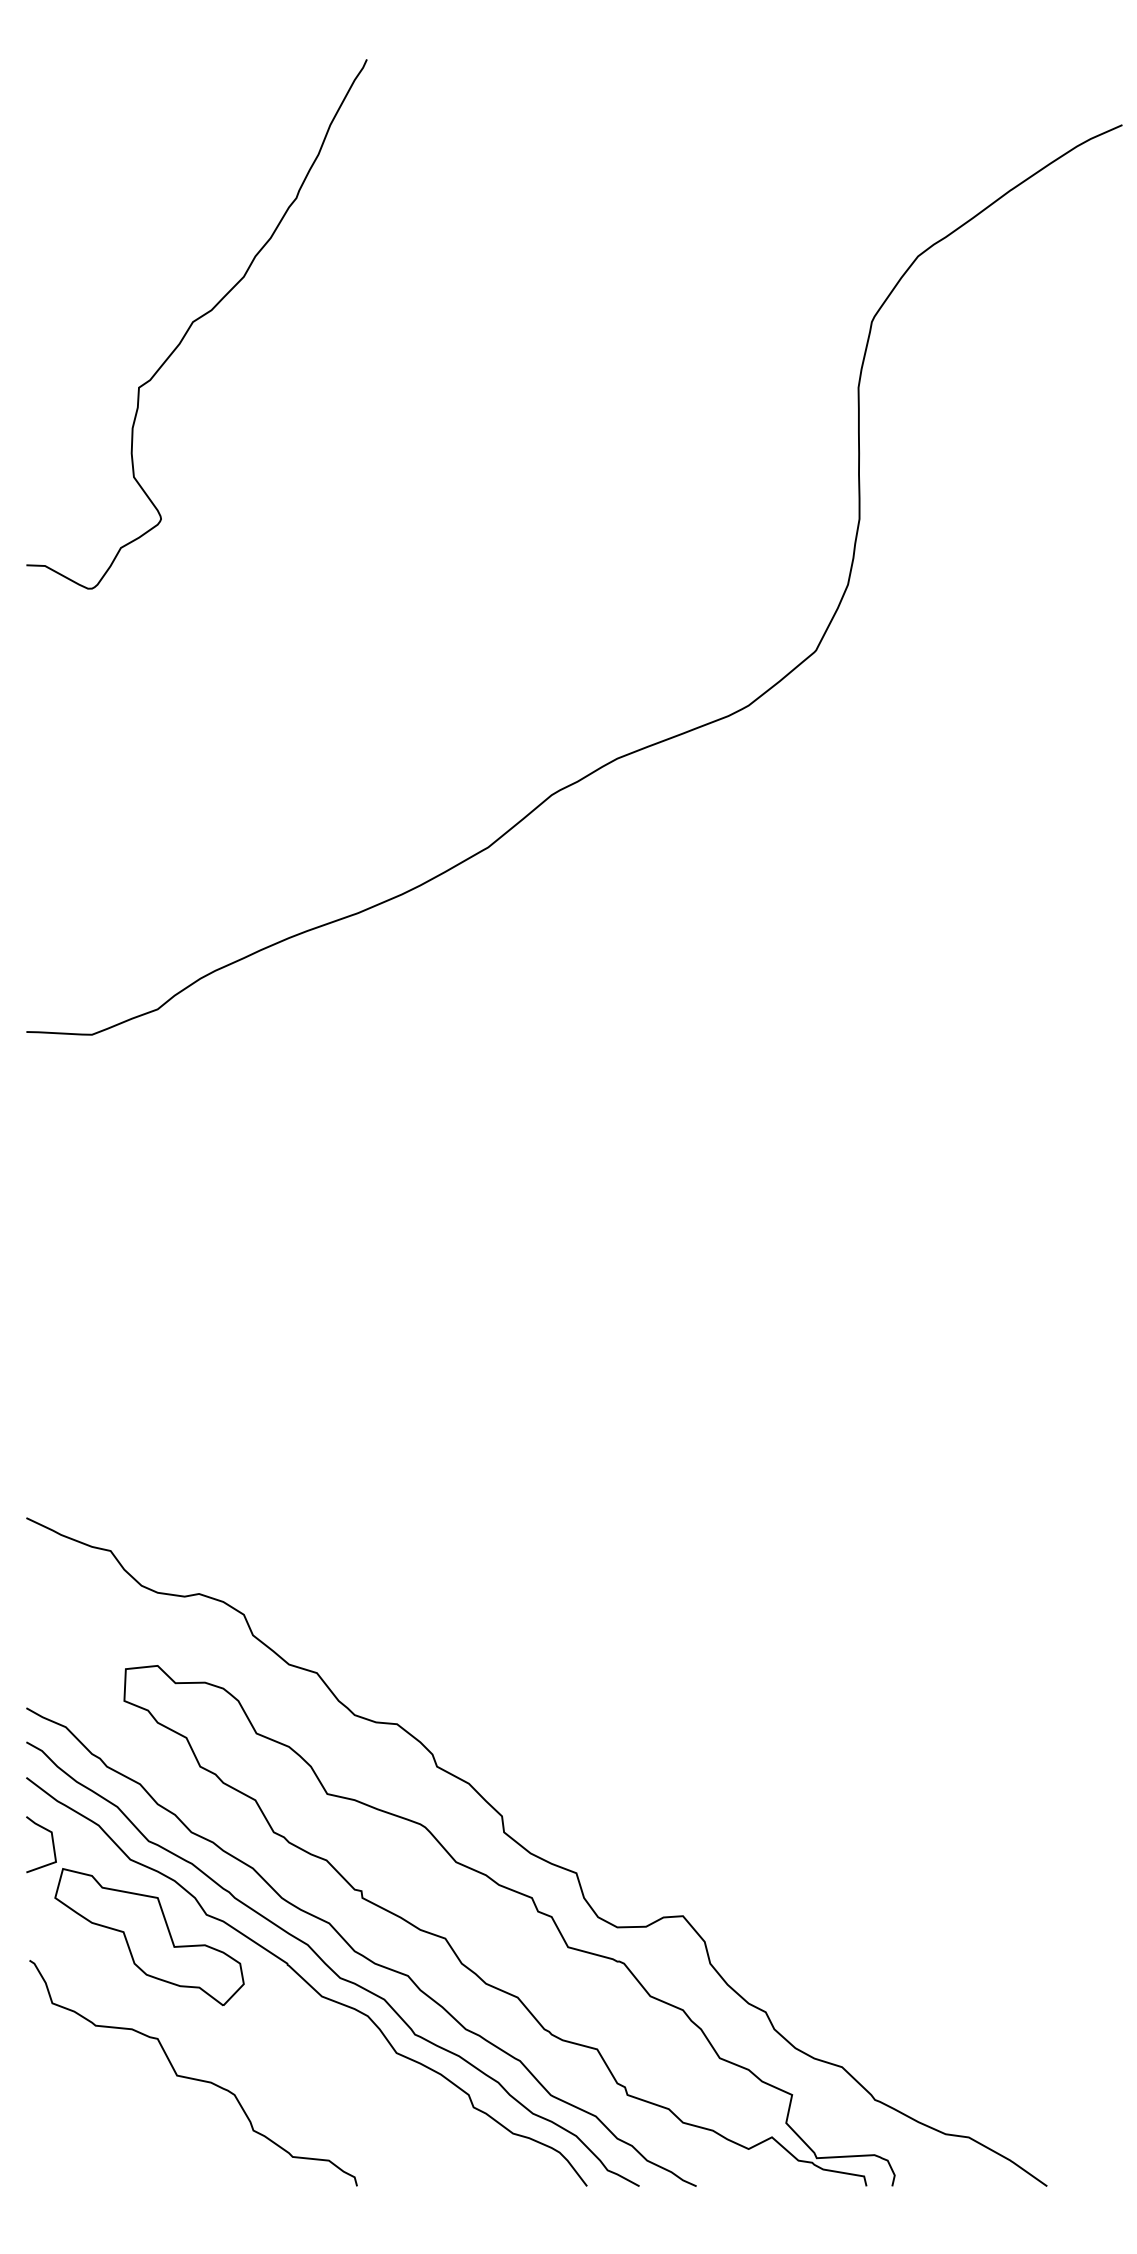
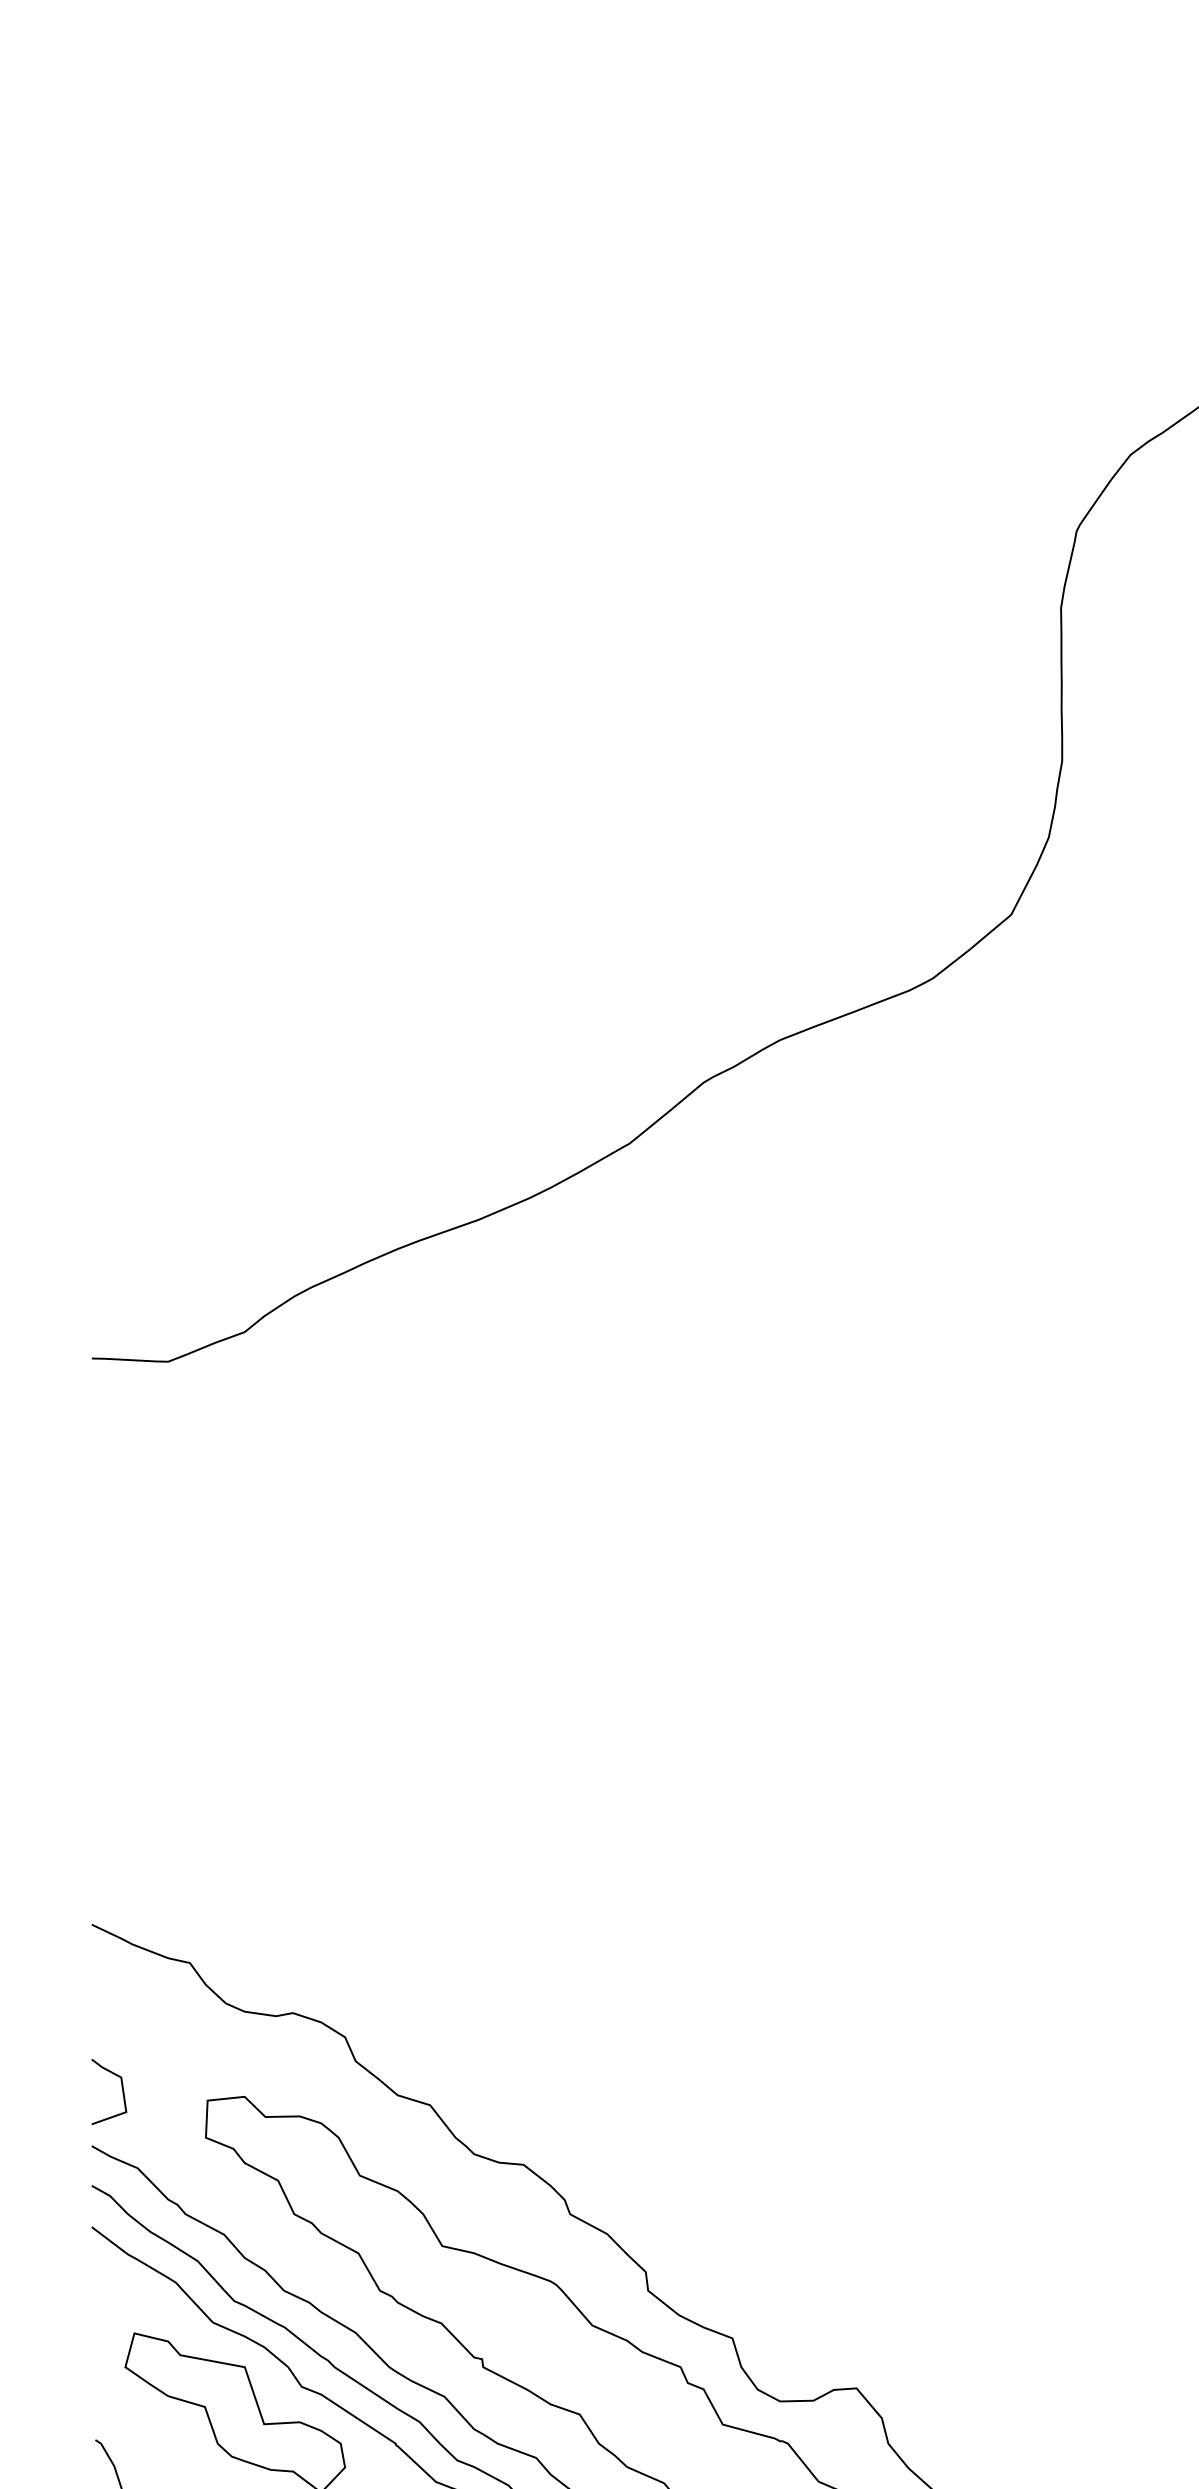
curve: (194, 322) -> (287, 532), removed
line: (52, 1844) -> (122, 2091), moved

